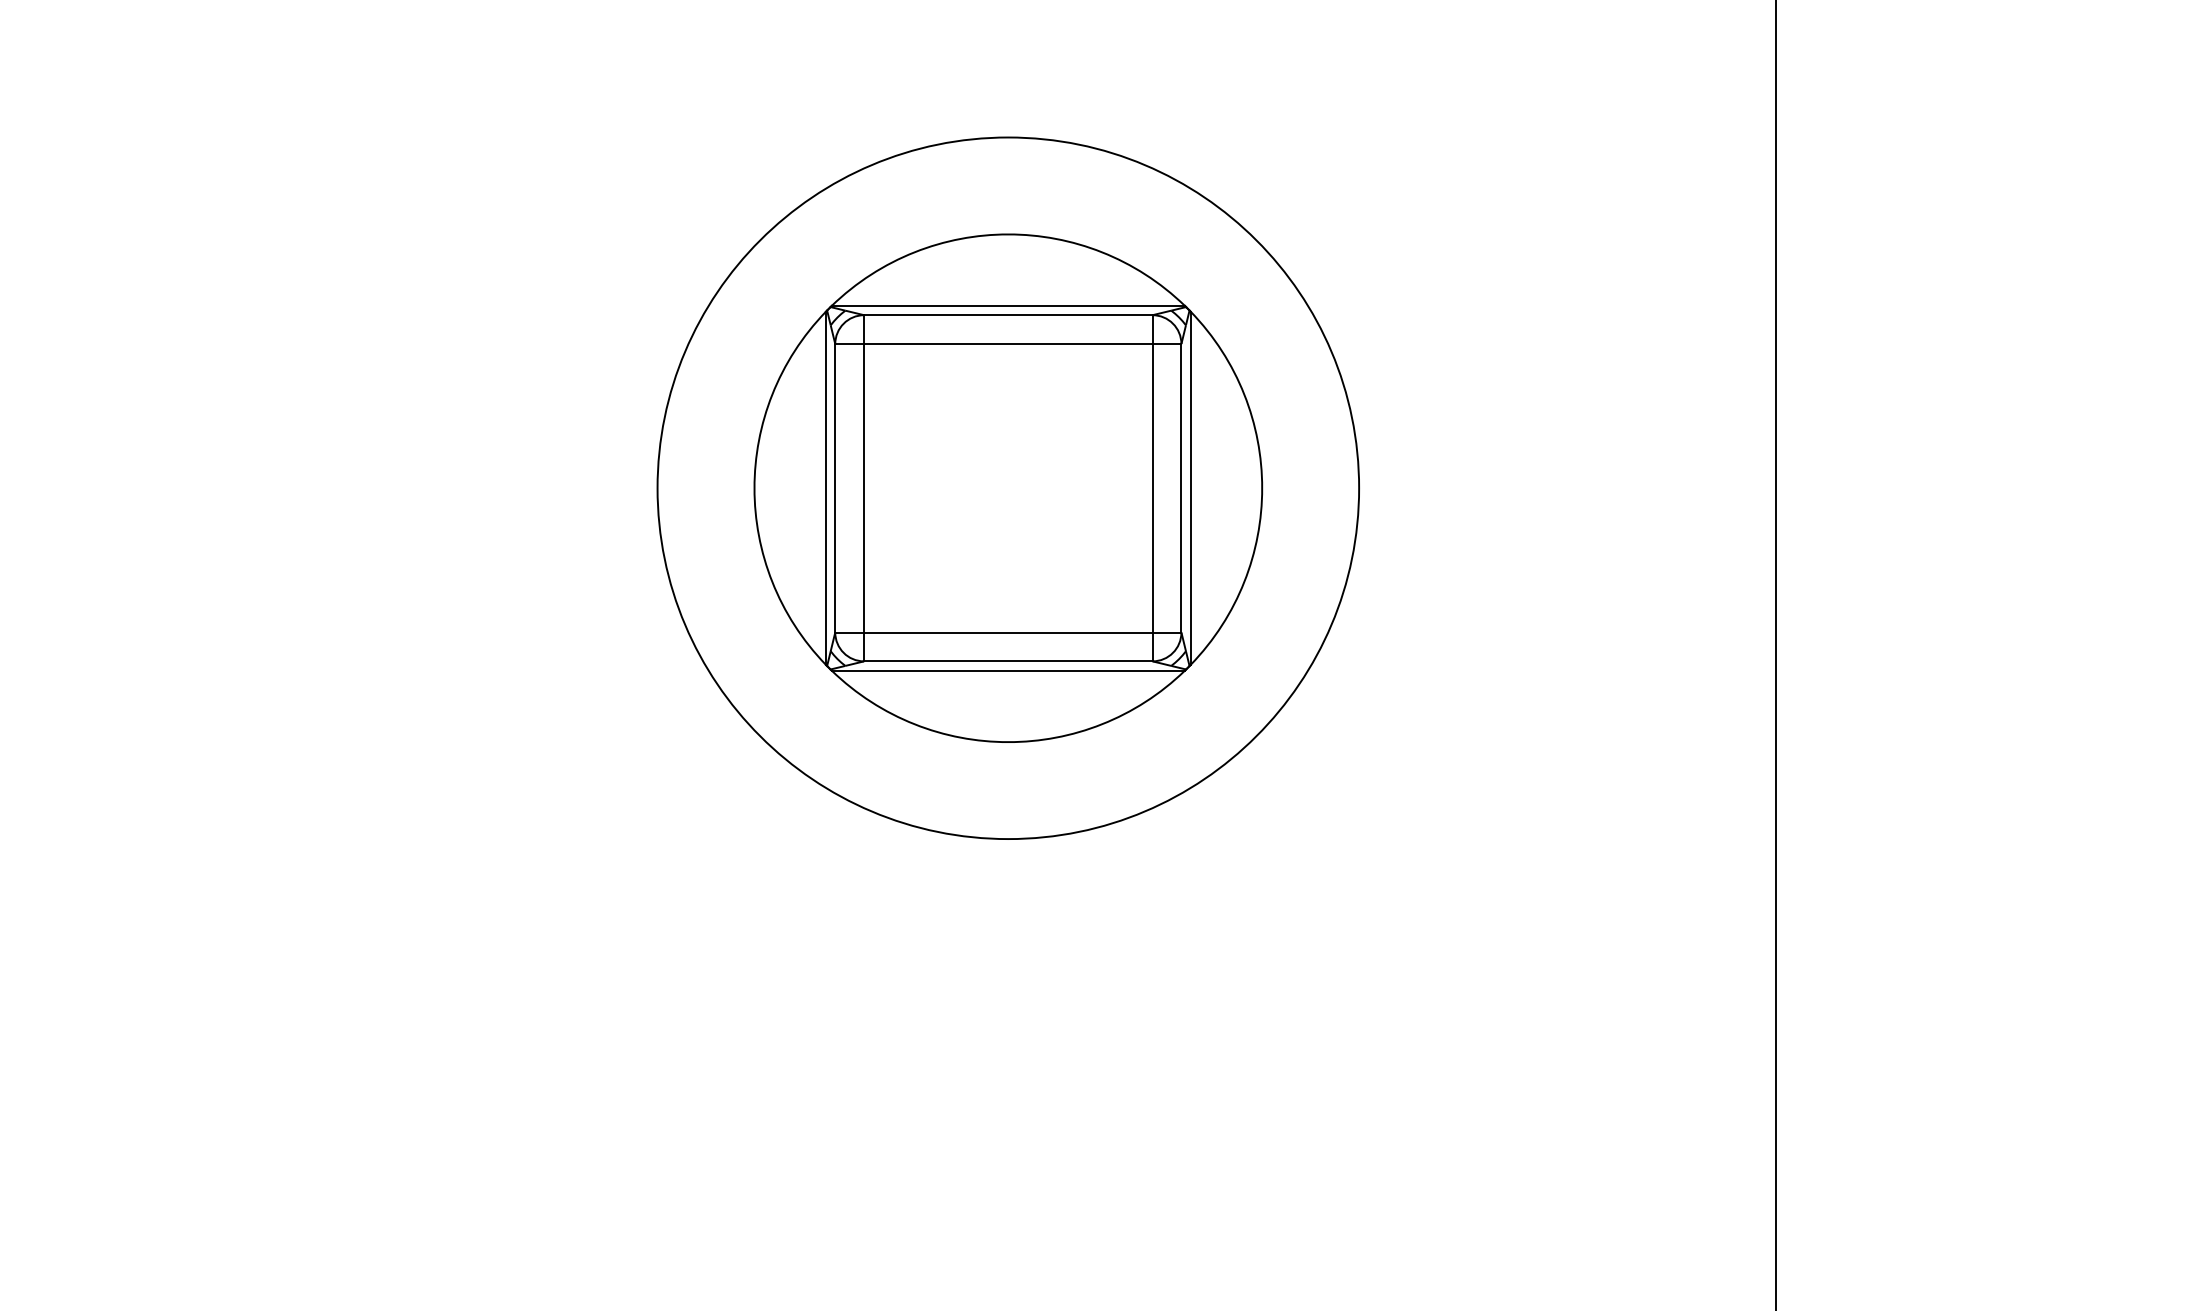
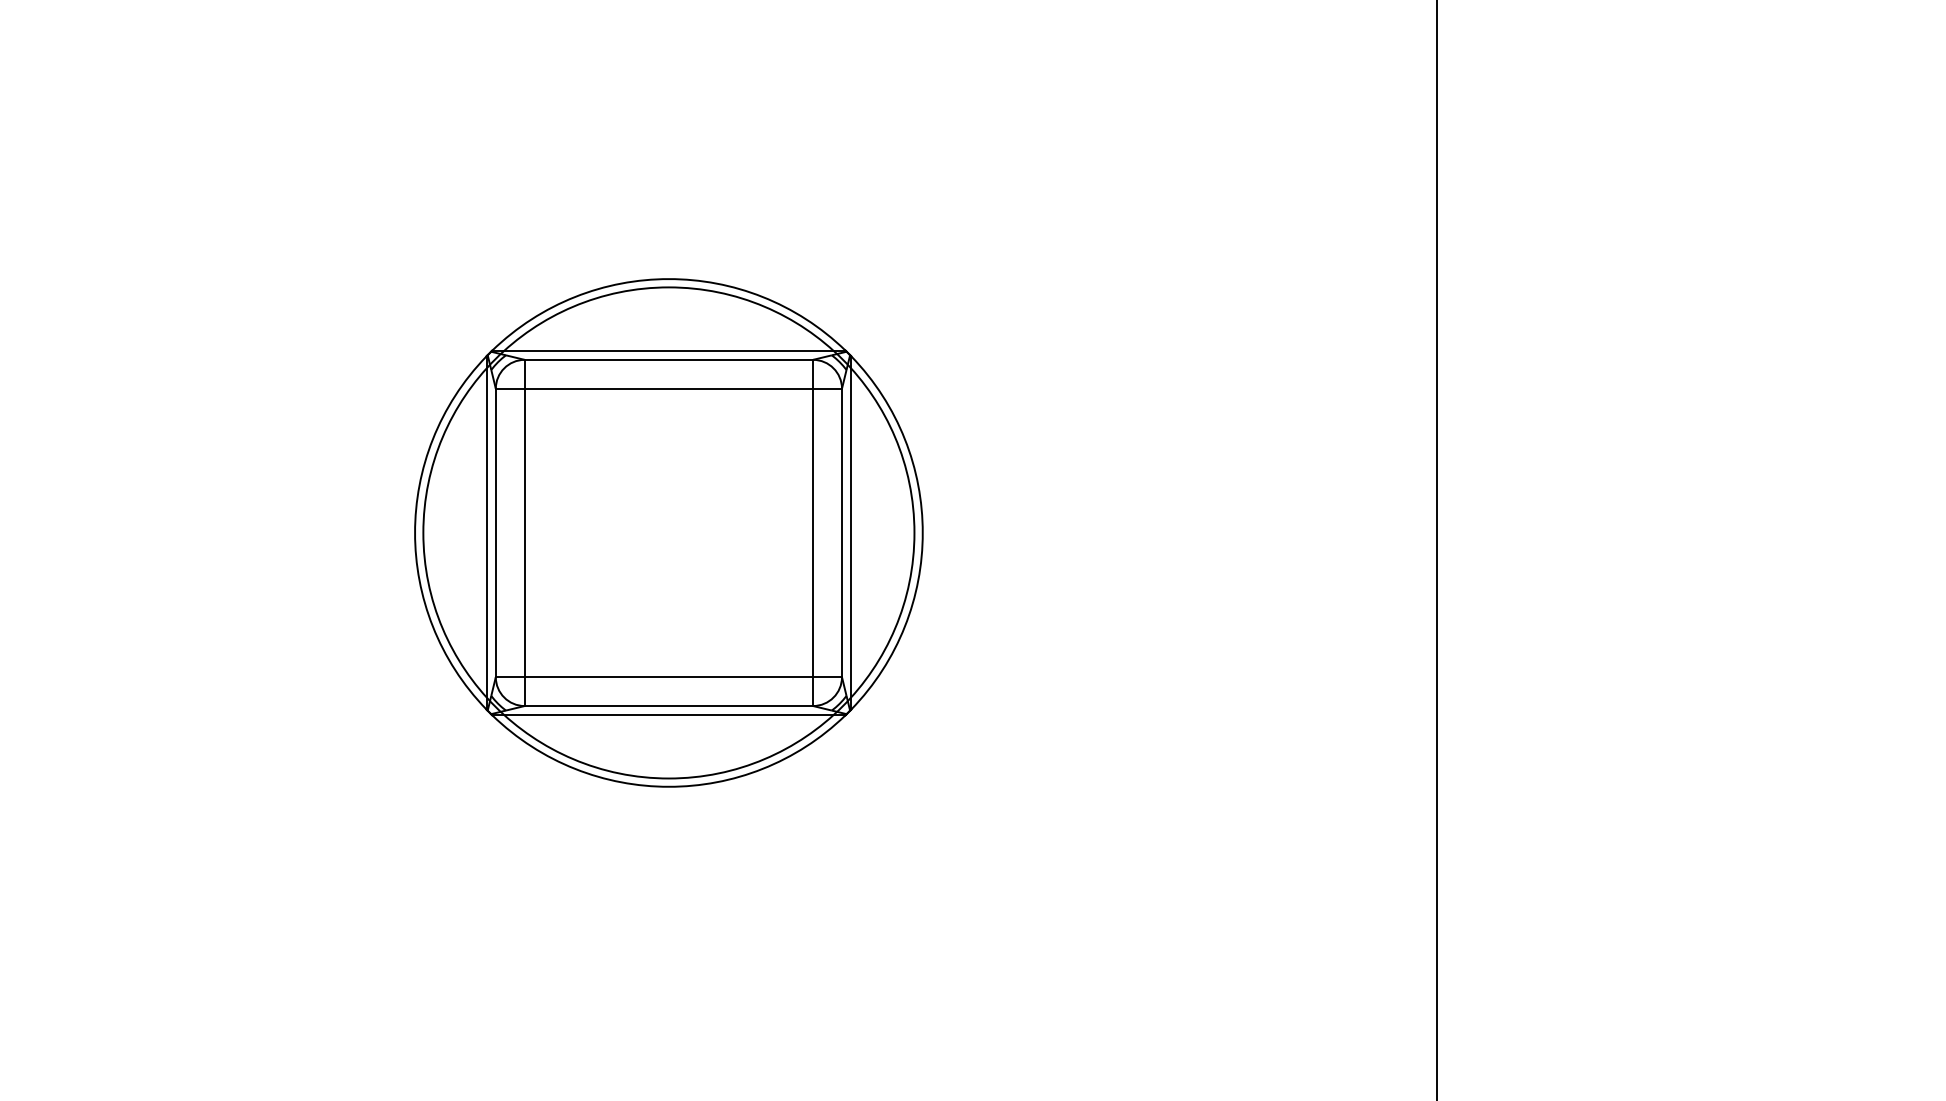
circle: (1008, 488) -> (669, 533), size x0.7

